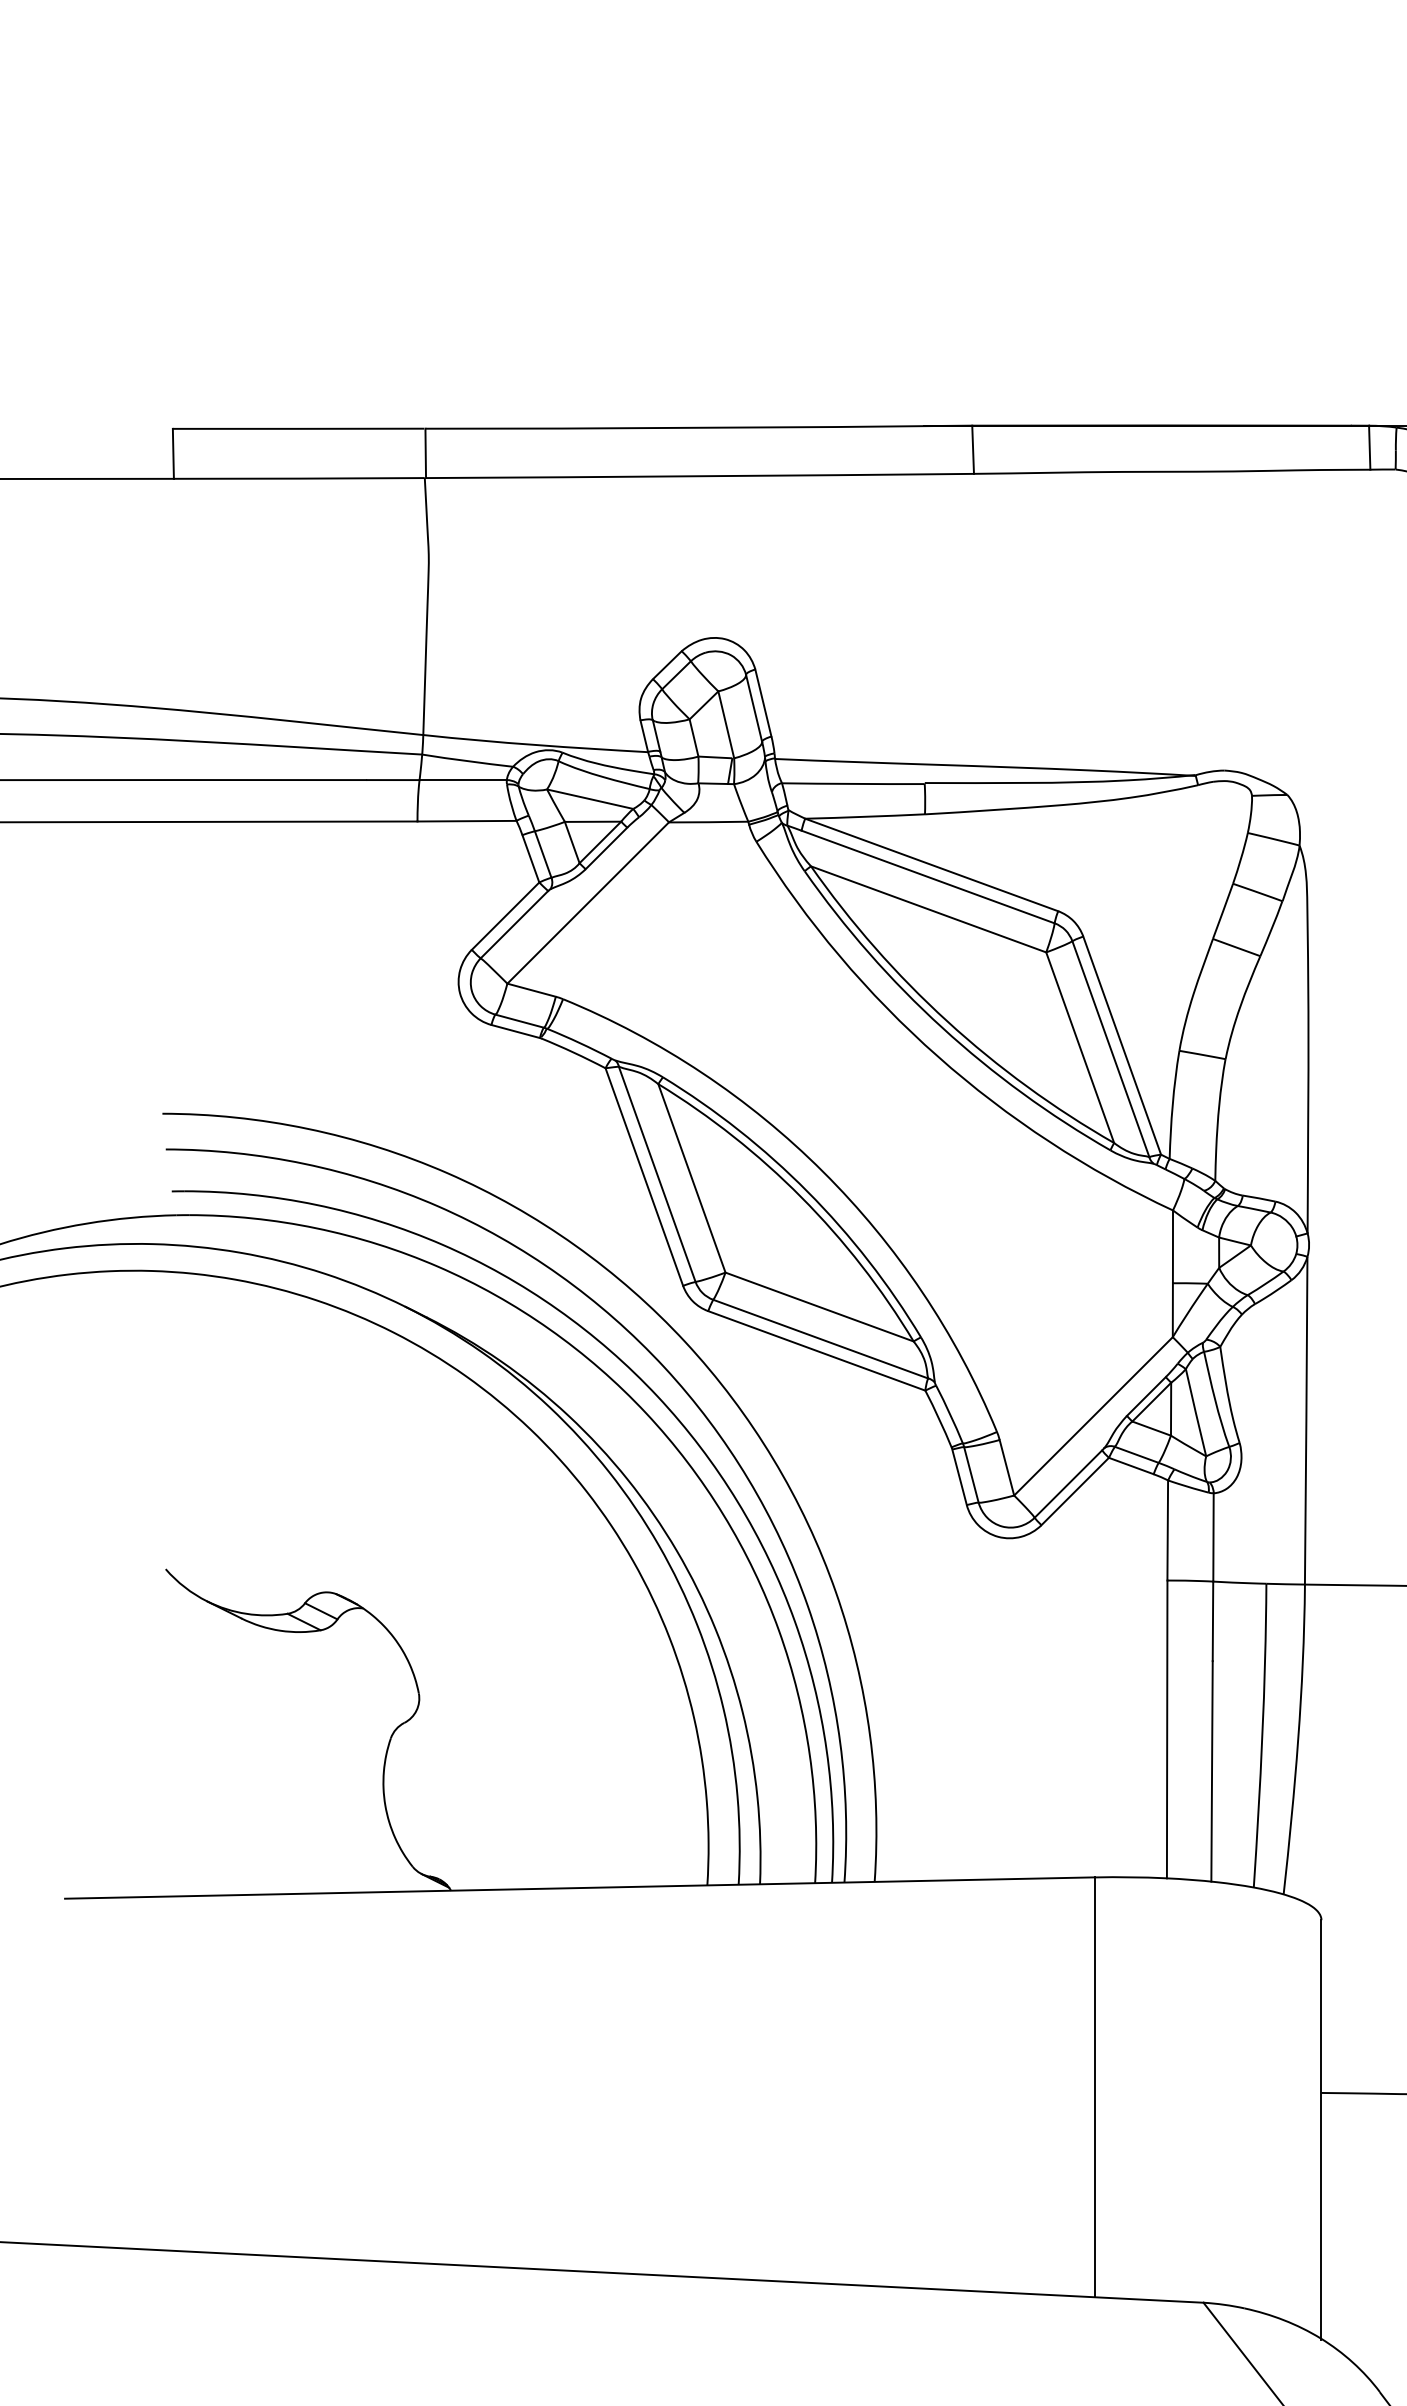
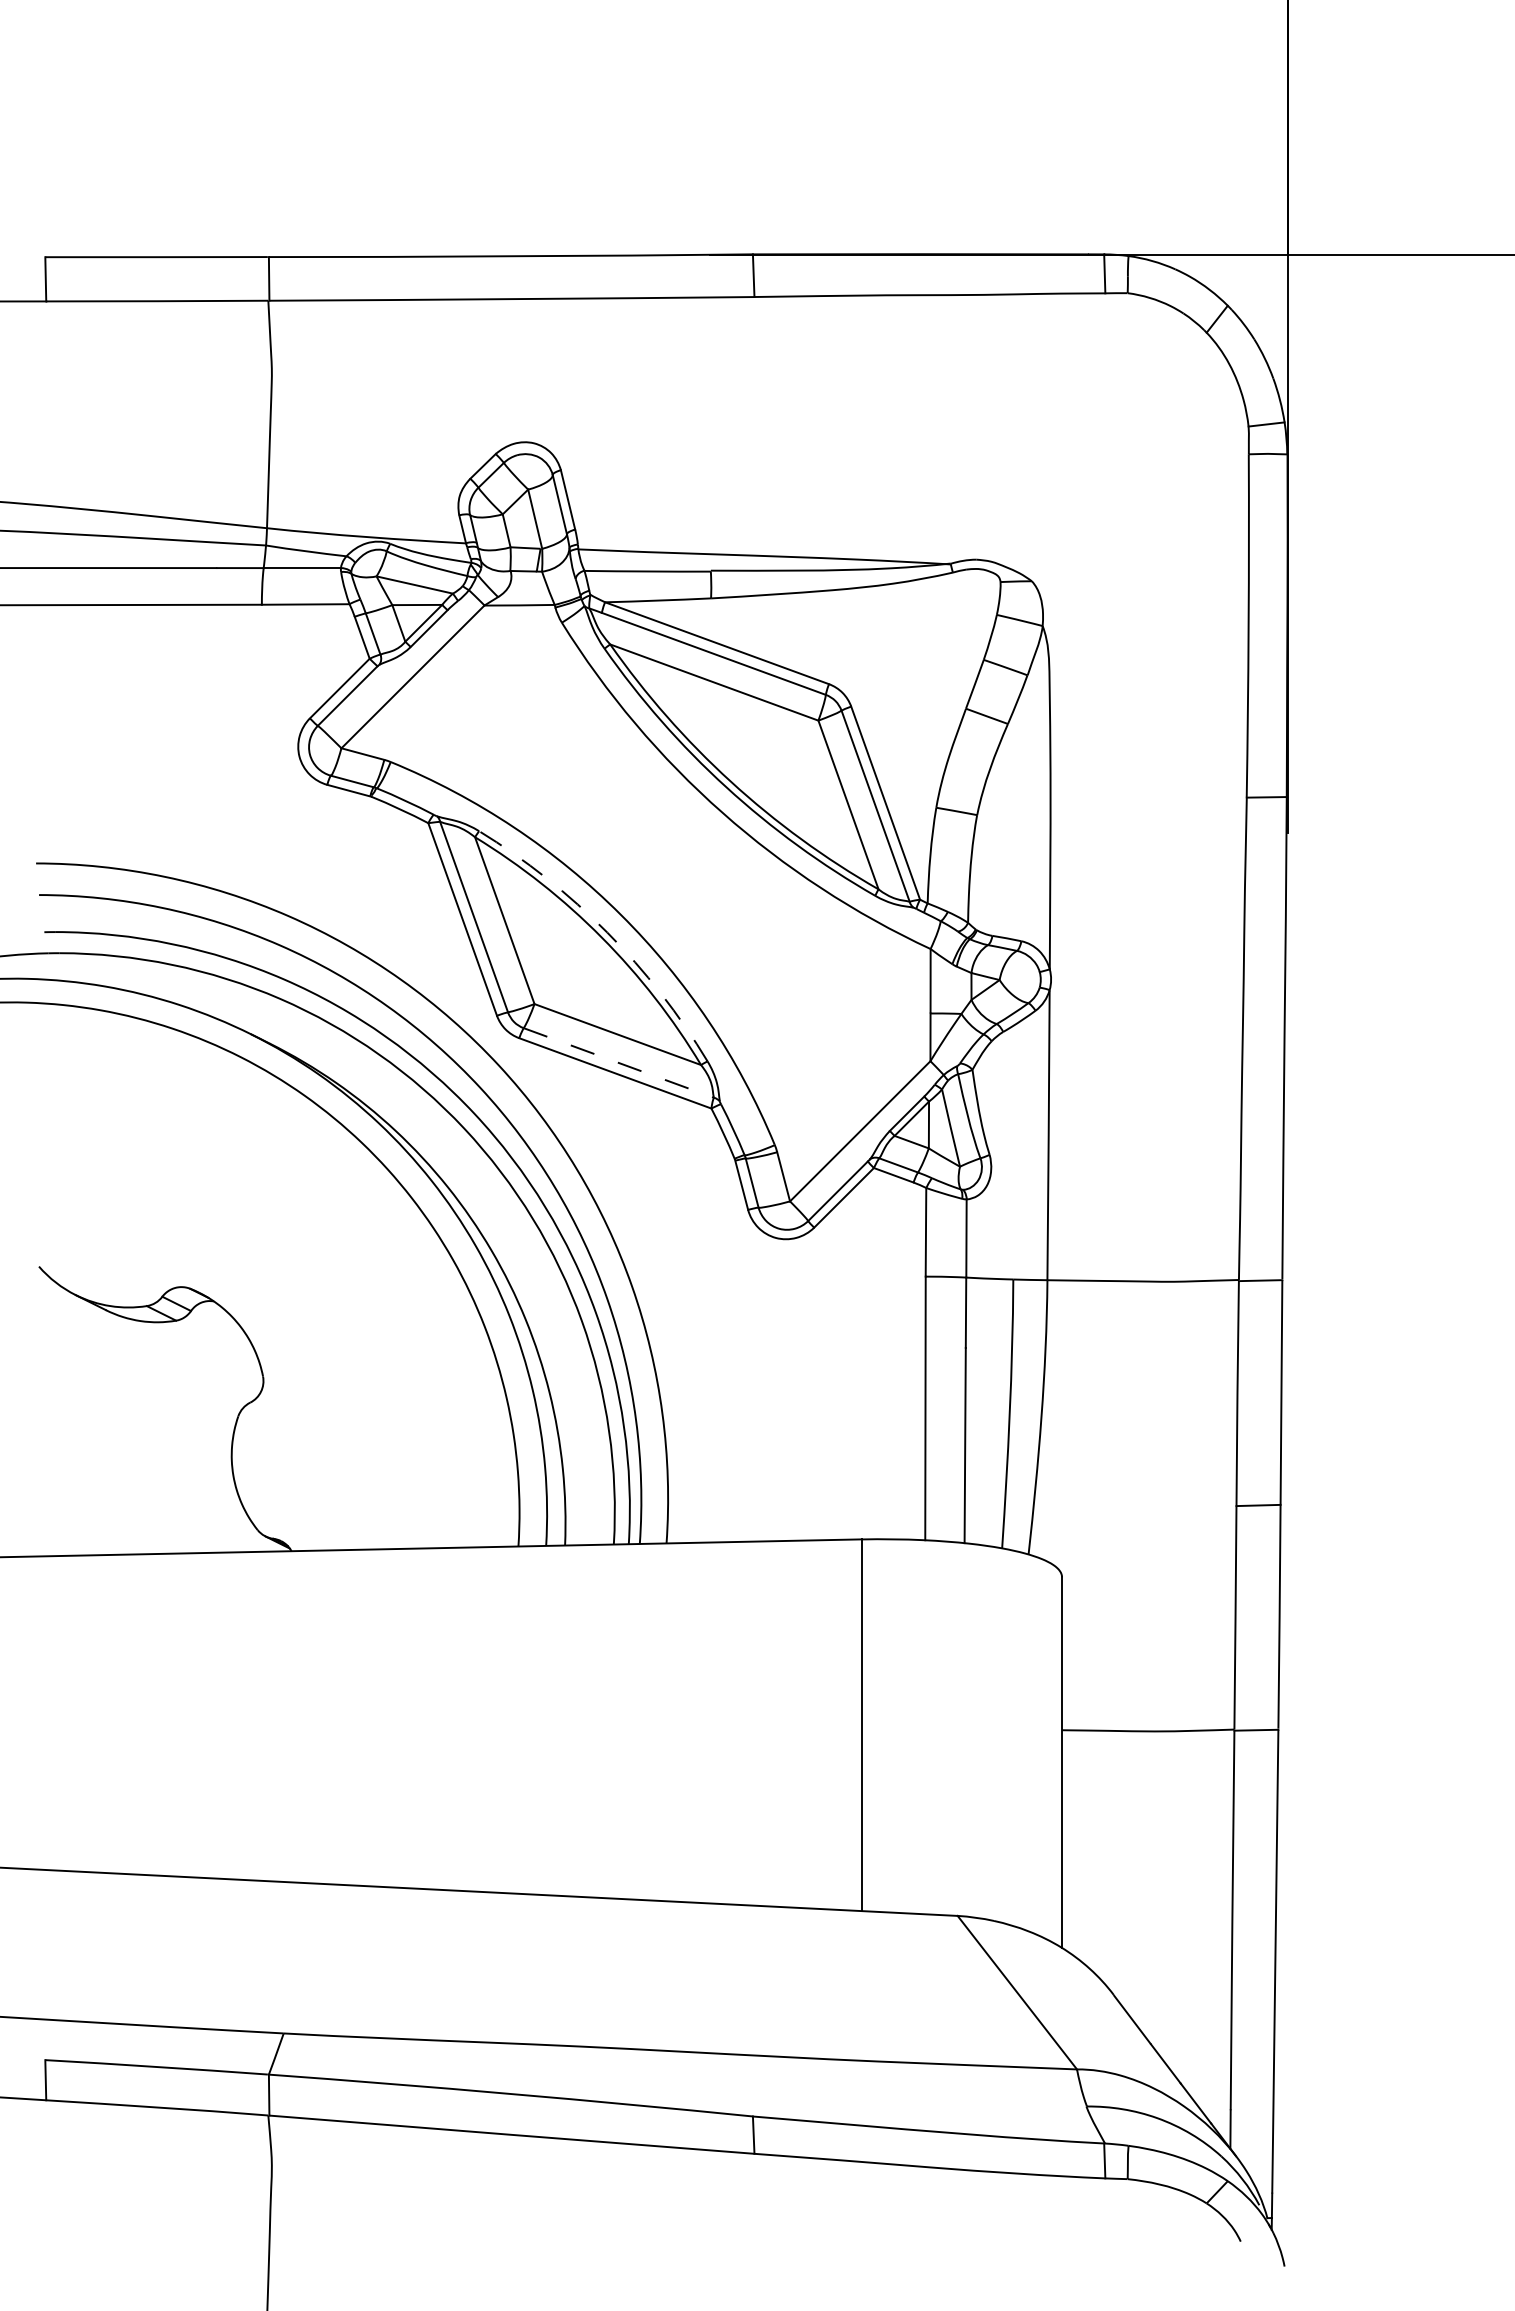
arc: (807, 1191) -> (607, 932), solid -> dashed
line: (821, 1339) -> (619, 1063), solid -> dashed

